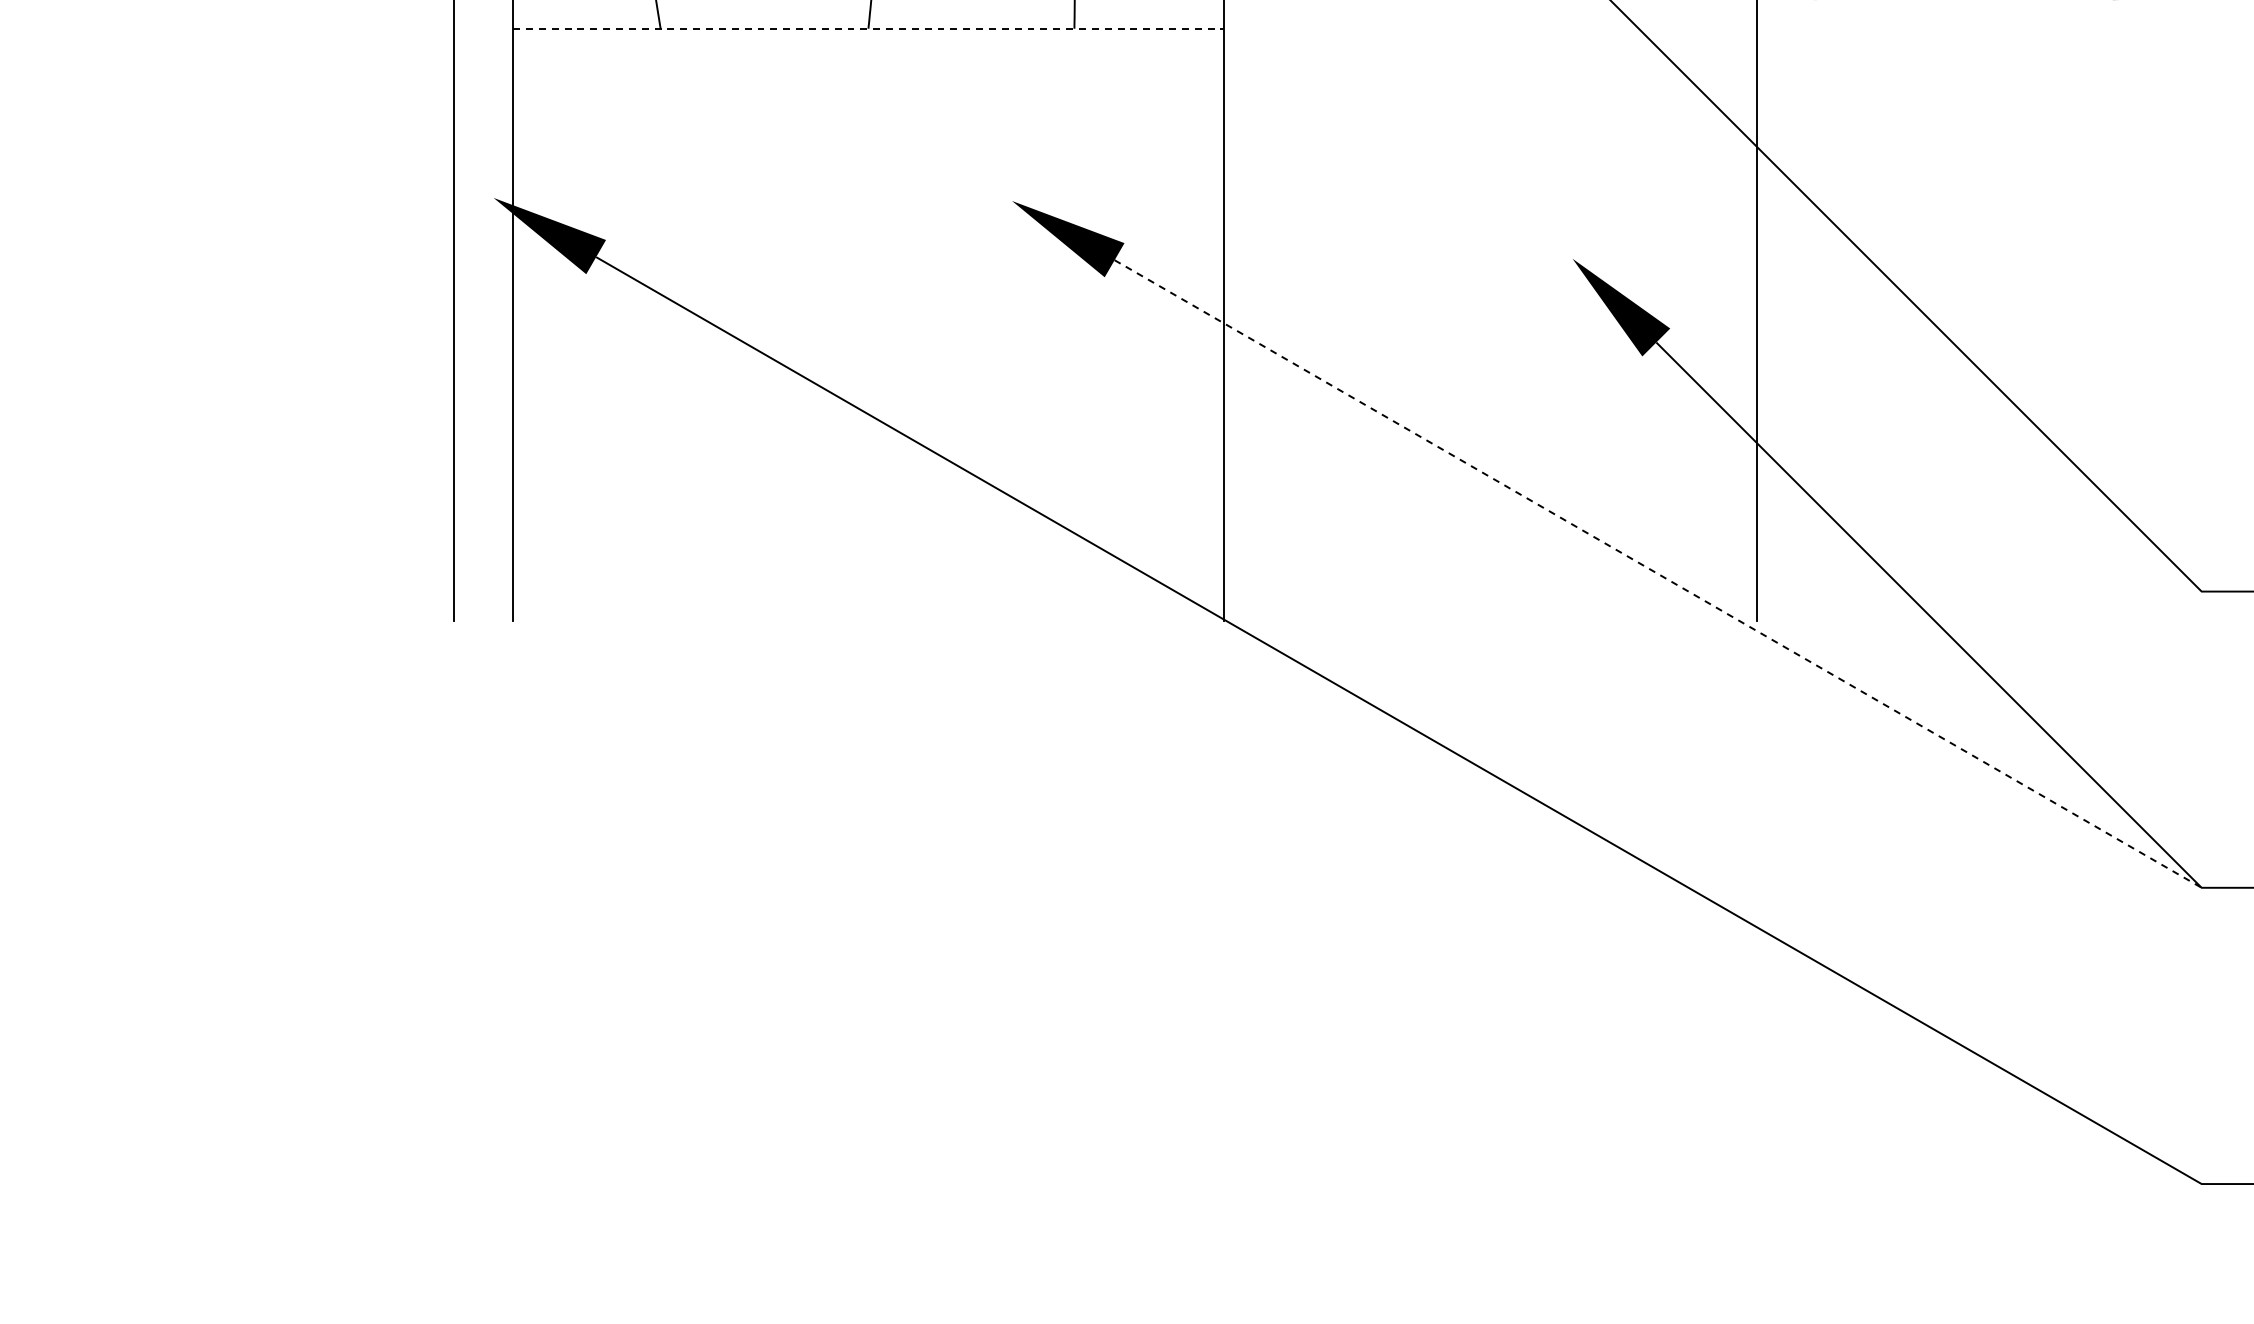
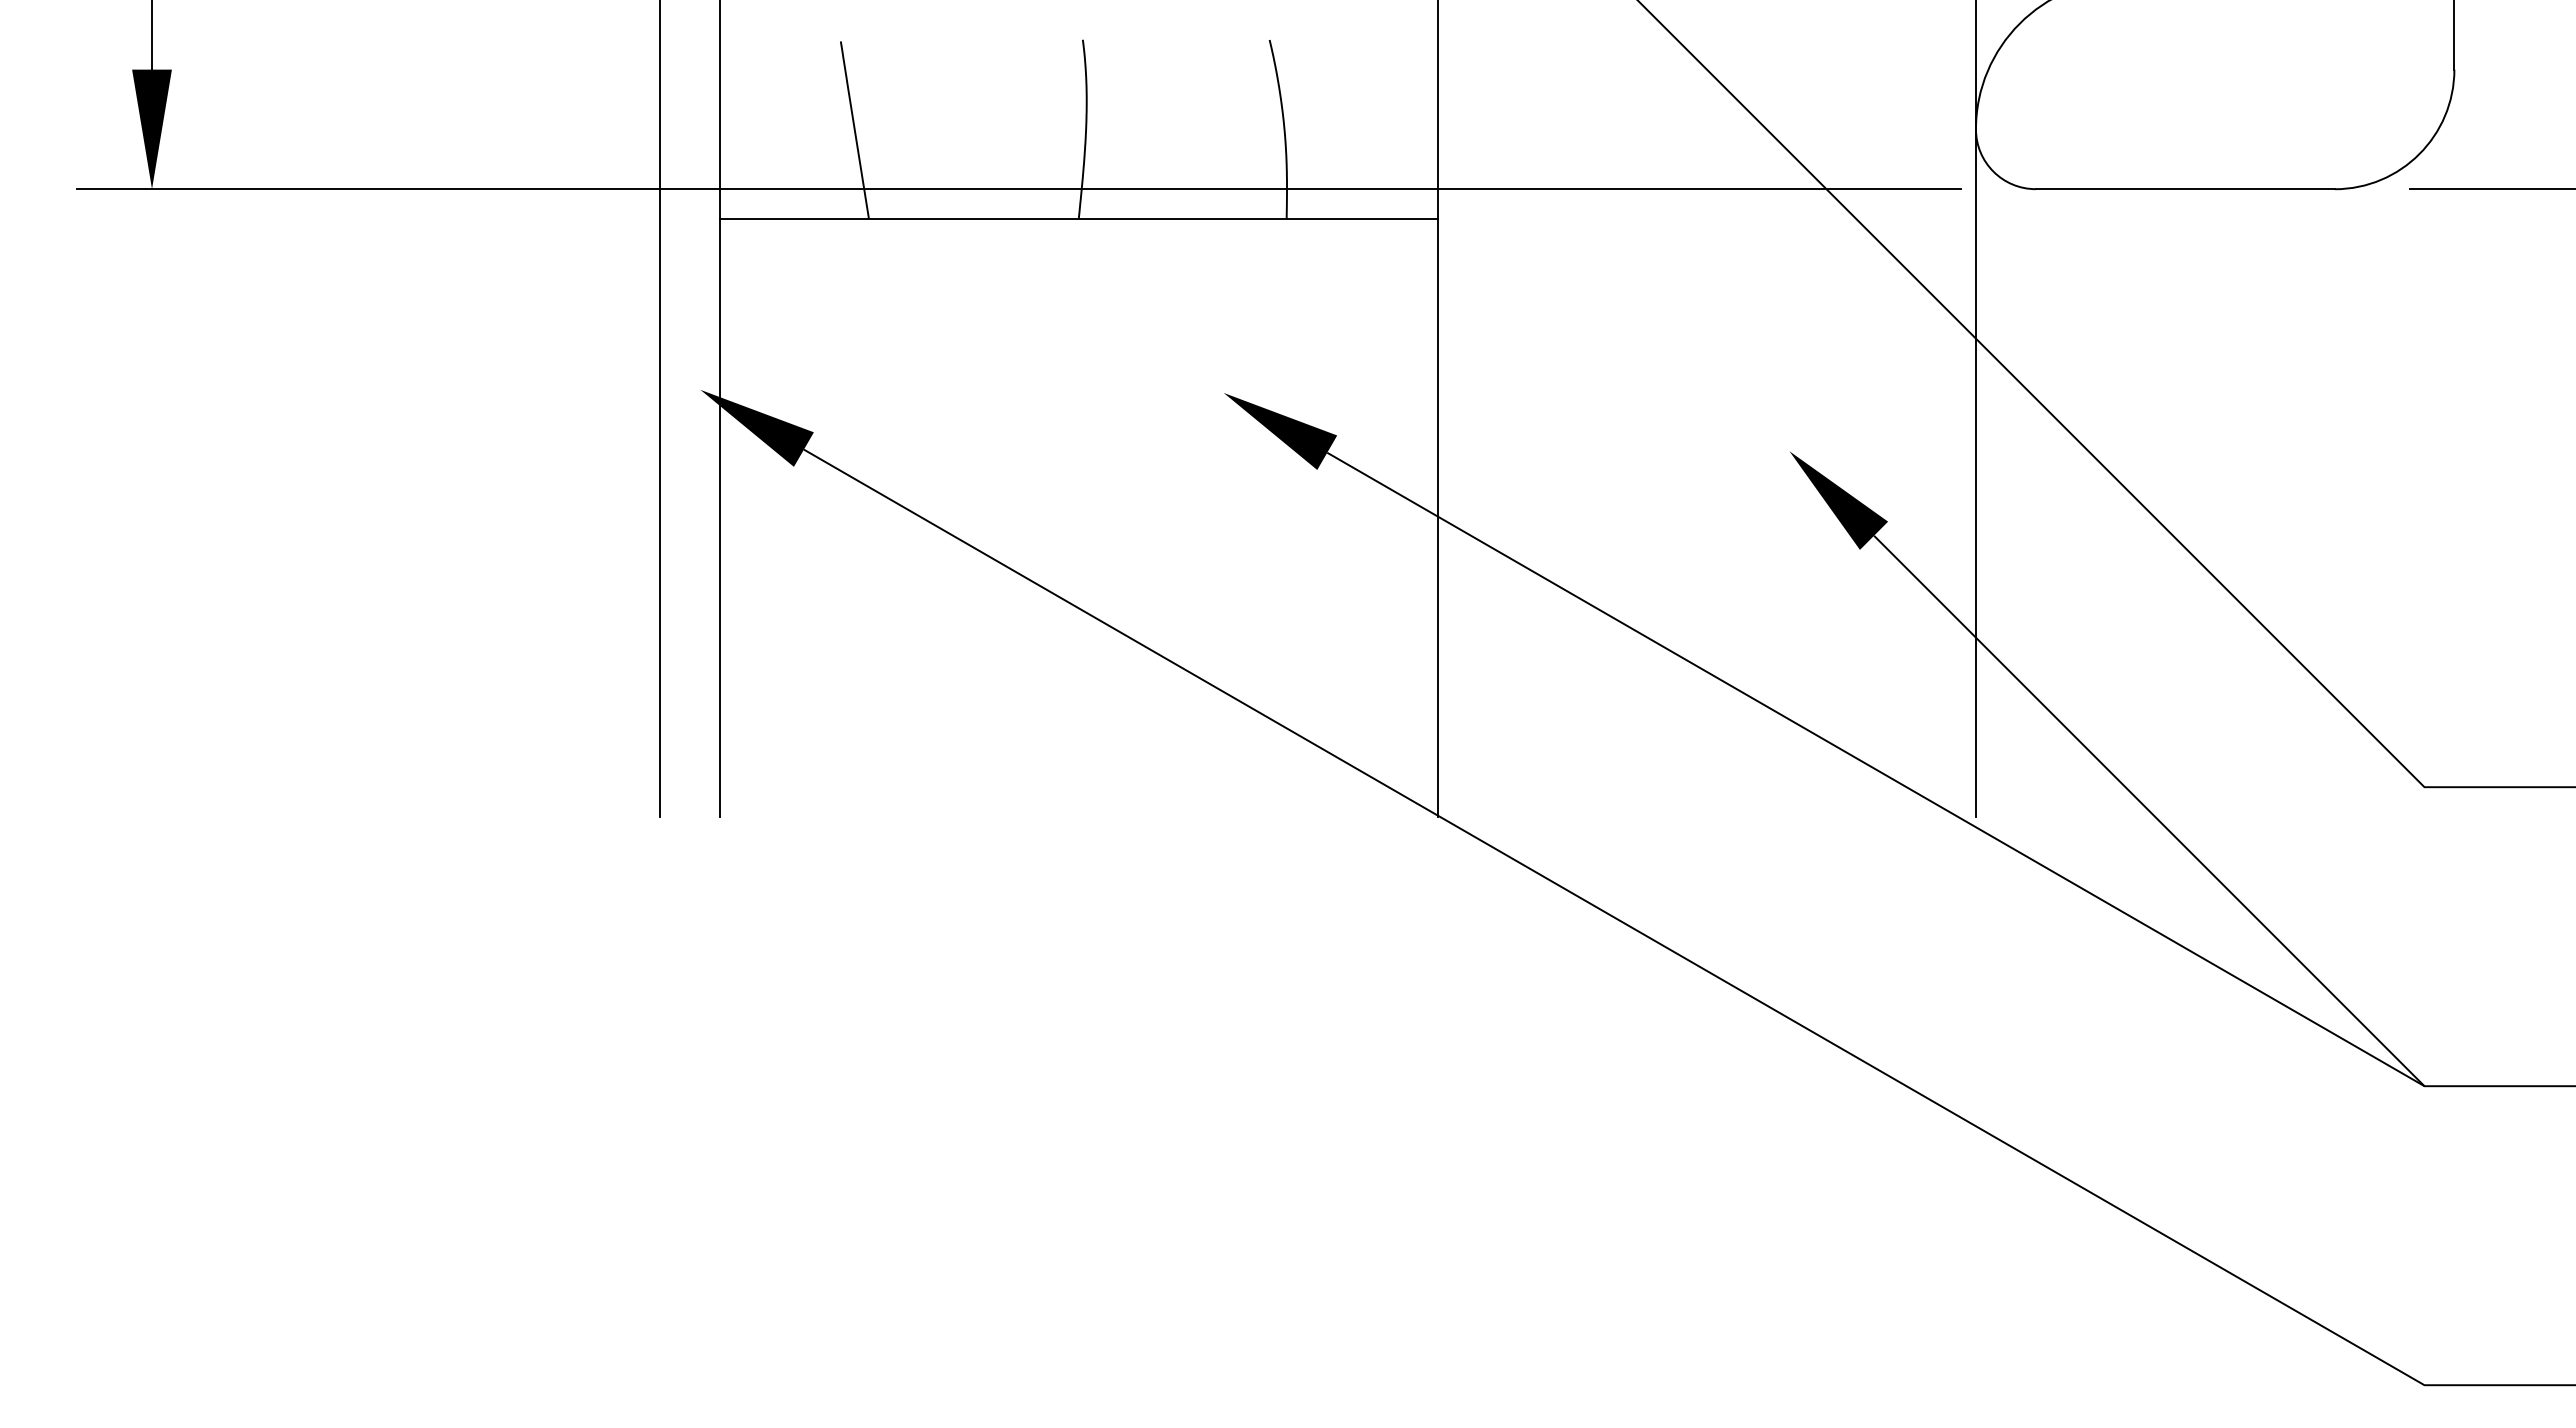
line: (868, 29) -> (1078, 219), dashed -> solid
line: (1658, 574) -> (1876, 769), dashed -> solid

